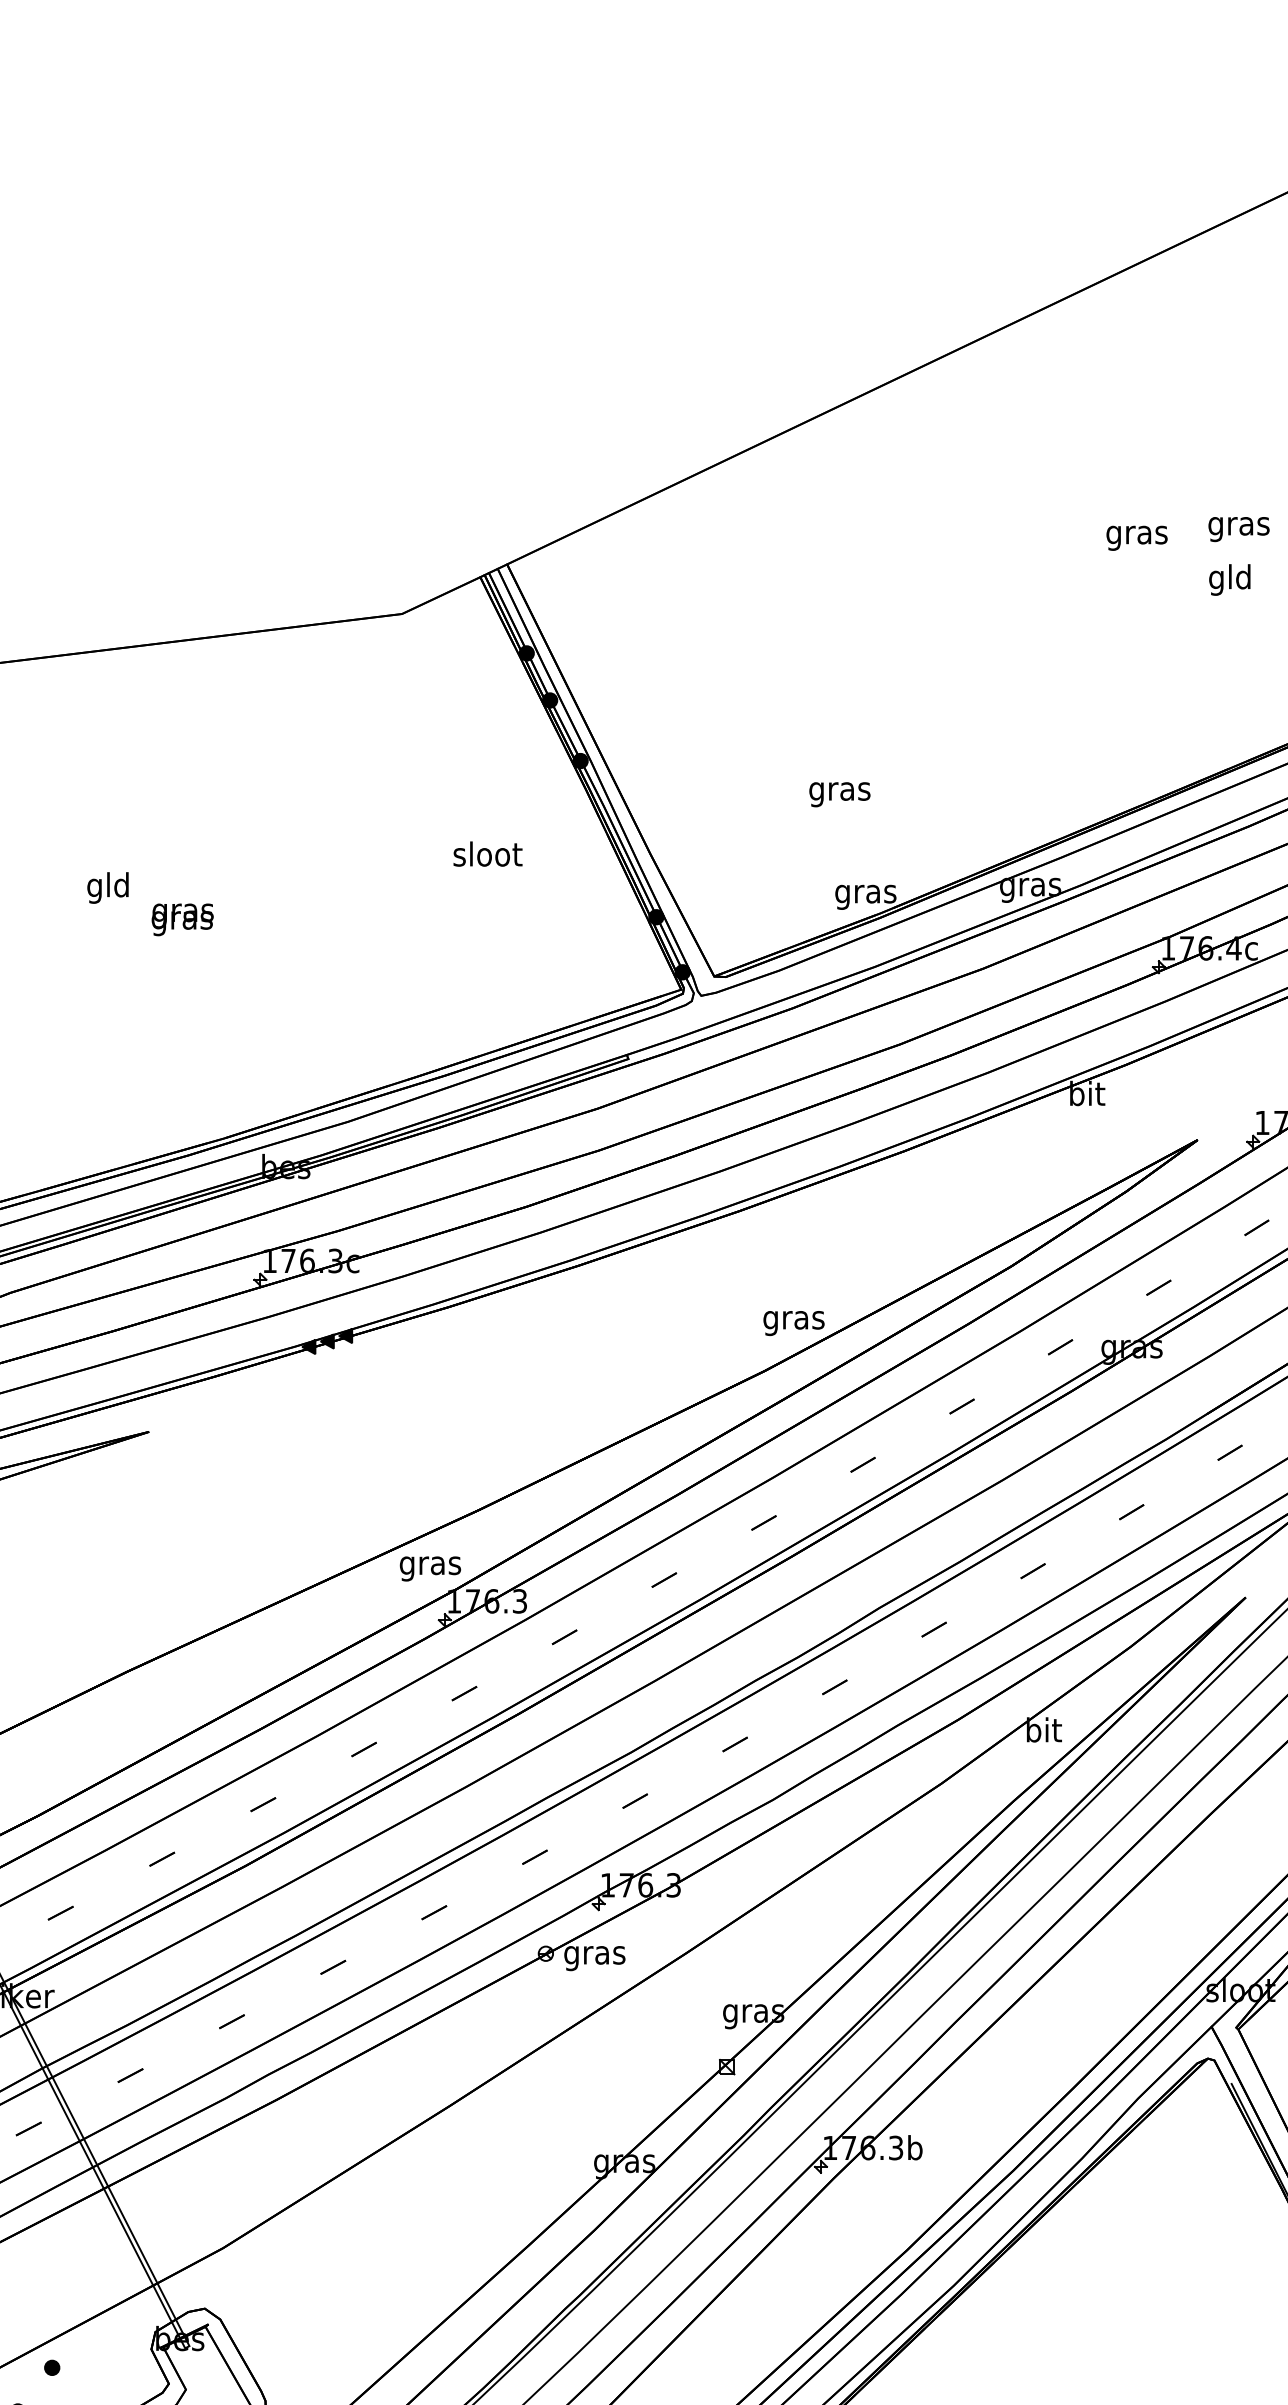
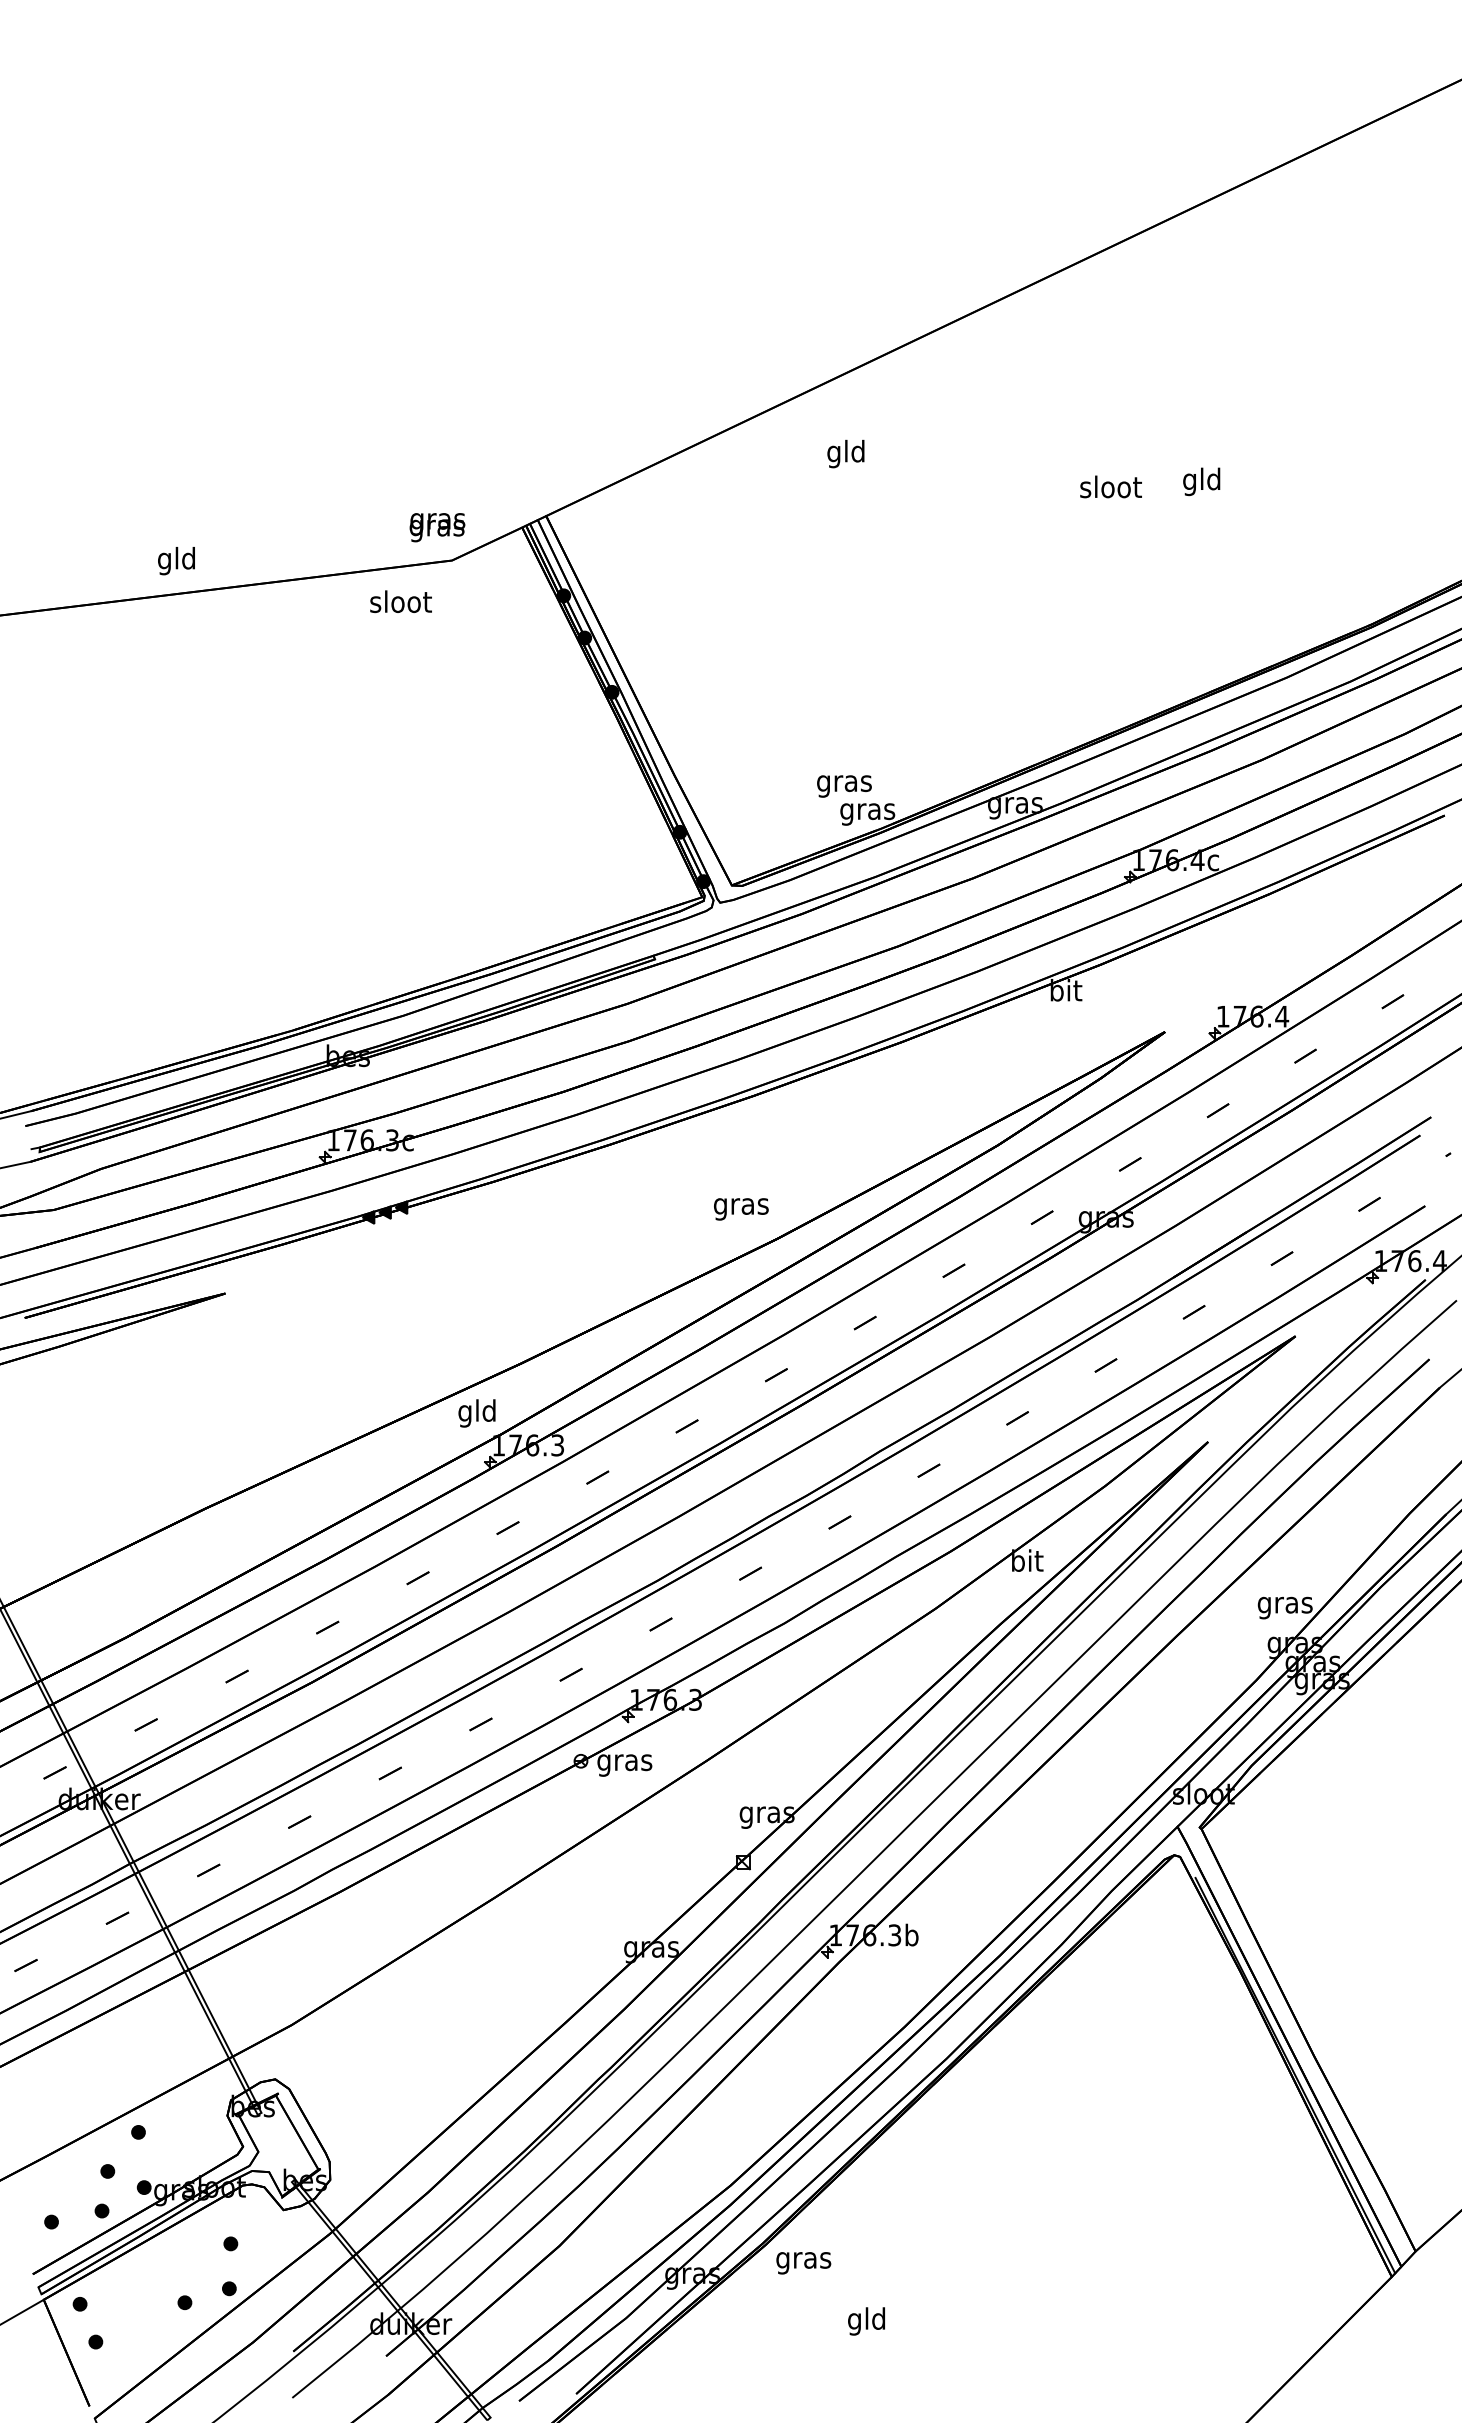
text: (1238, 525) -> (1201, 481), gras -> gld
text: (1136, 534) -> (1110, 489), gras -> sloot
text: (1229, 579) -> (845, 453), moved
text: (839, 794) -> (844, 786), moved
text: (487, 853) -> (400, 601), moved
text: (107, 888) -> (176, 561), moved
text: (182, 919) -> (437, 527), moved
text: (794, 1323) -> (741, 1209), moved
text: (430, 1565) -> (477, 1413), gras -> gld

